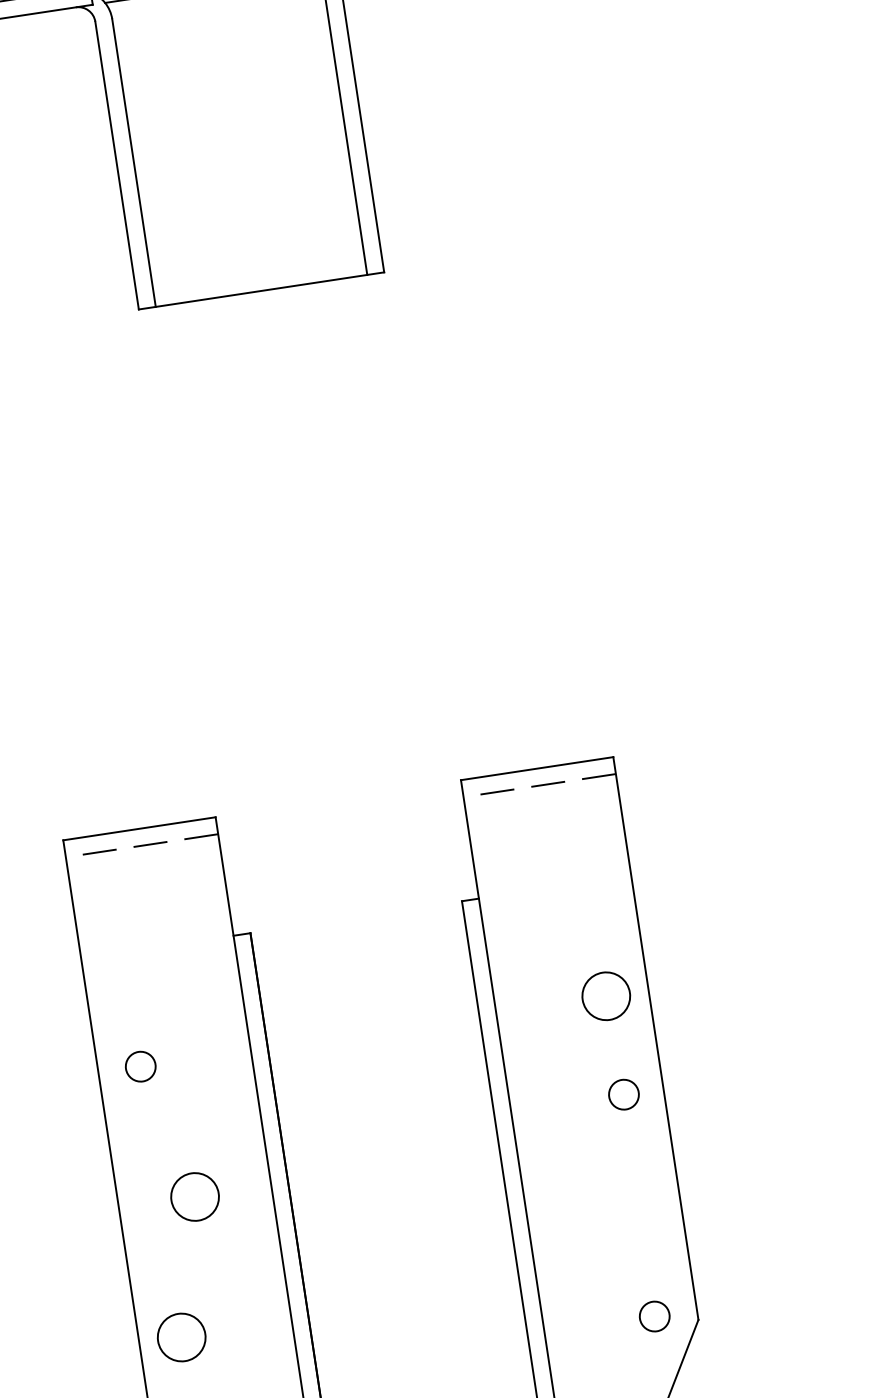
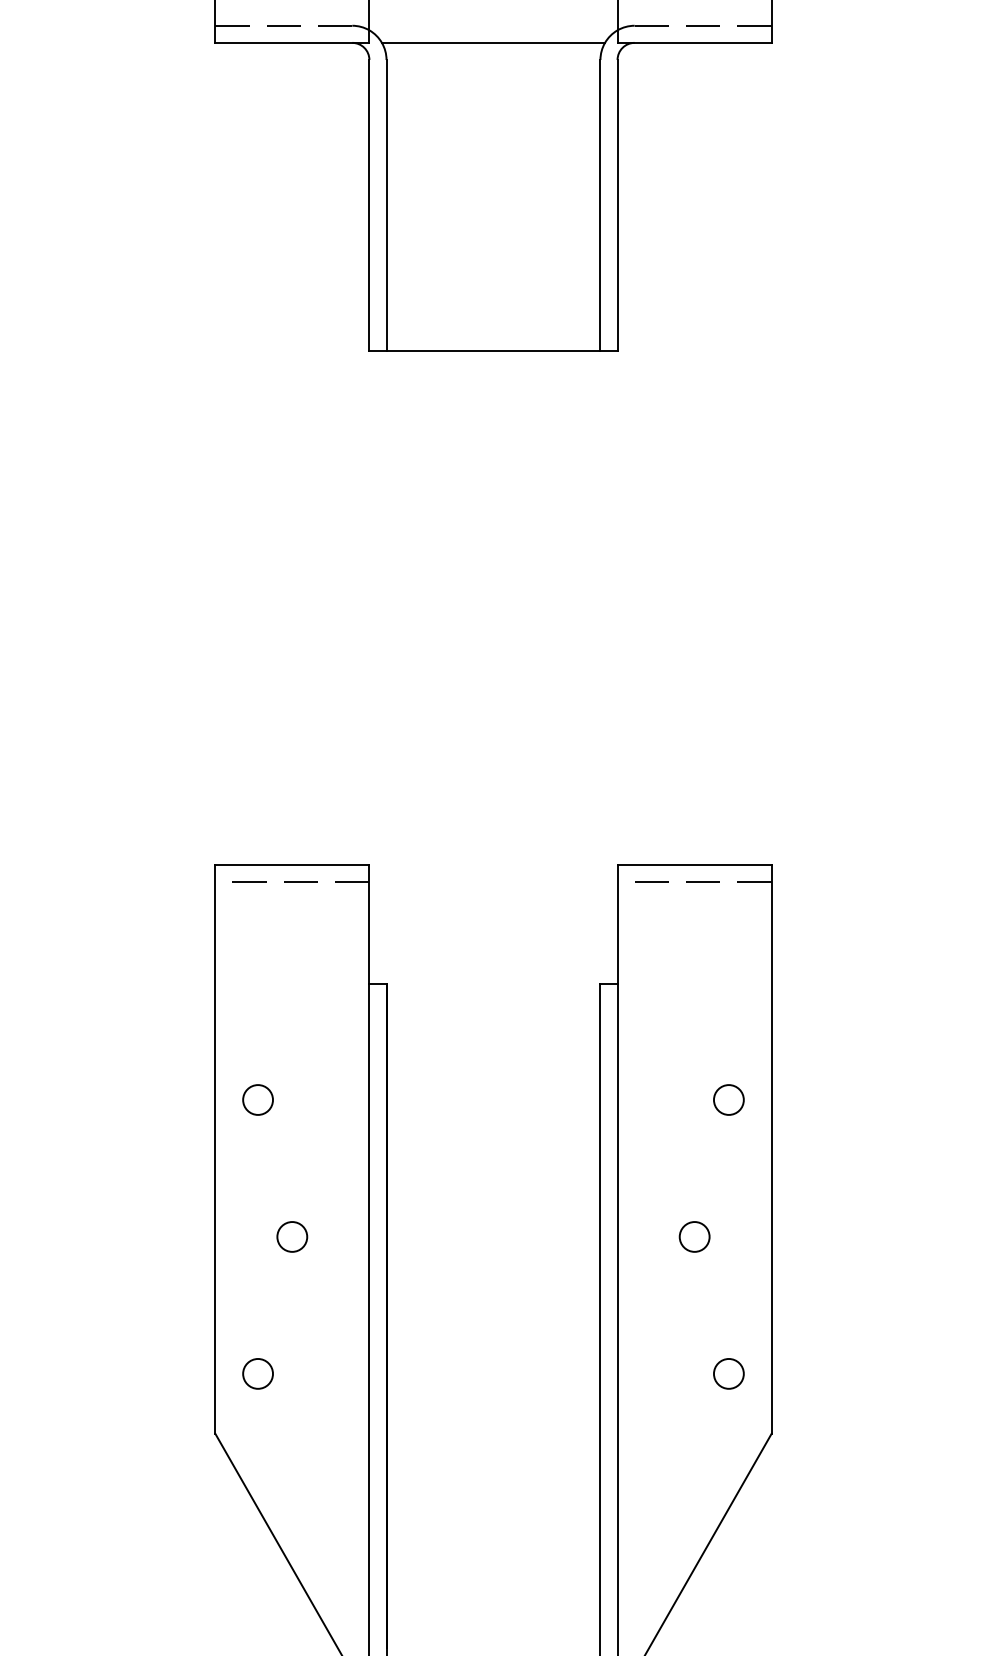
circle: (605, 995) -> (728, 1099), size x0.62
circle: (623, 1094) -> (694, 1236), moved
circle: (195, 1196) -> (292, 1236), size x0.62
circle: (654, 1316) -> (728, 1373), moved
circle: (182, 1337) -> (258, 1373), size x0.62

